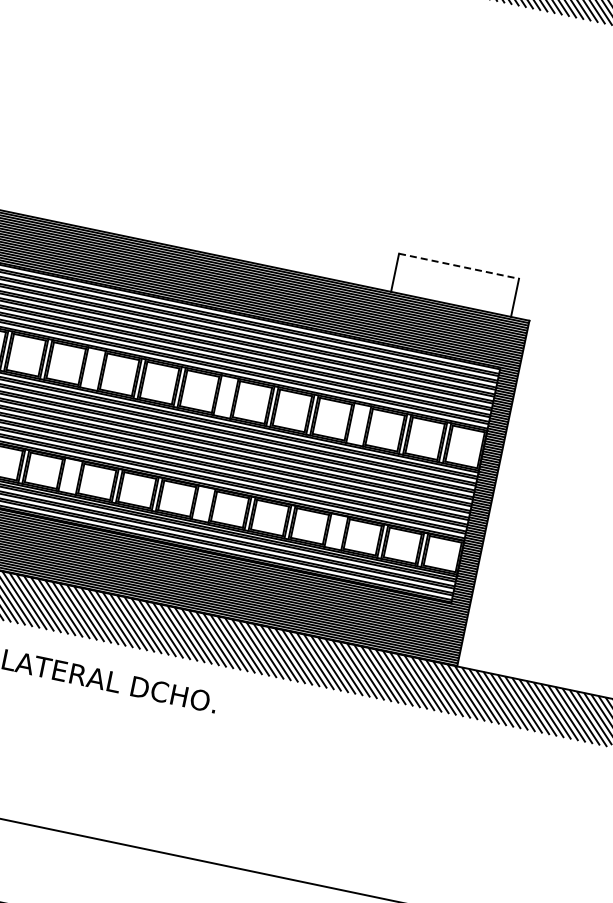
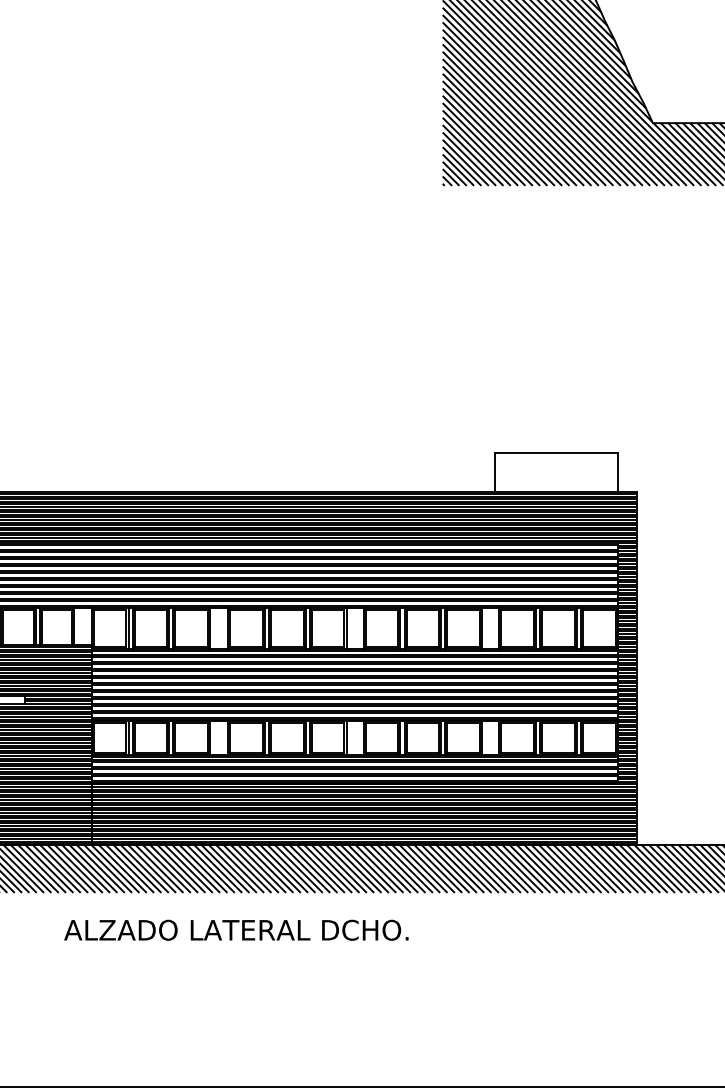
line: (459, 266) -> (556, 452), dashed -> solid

